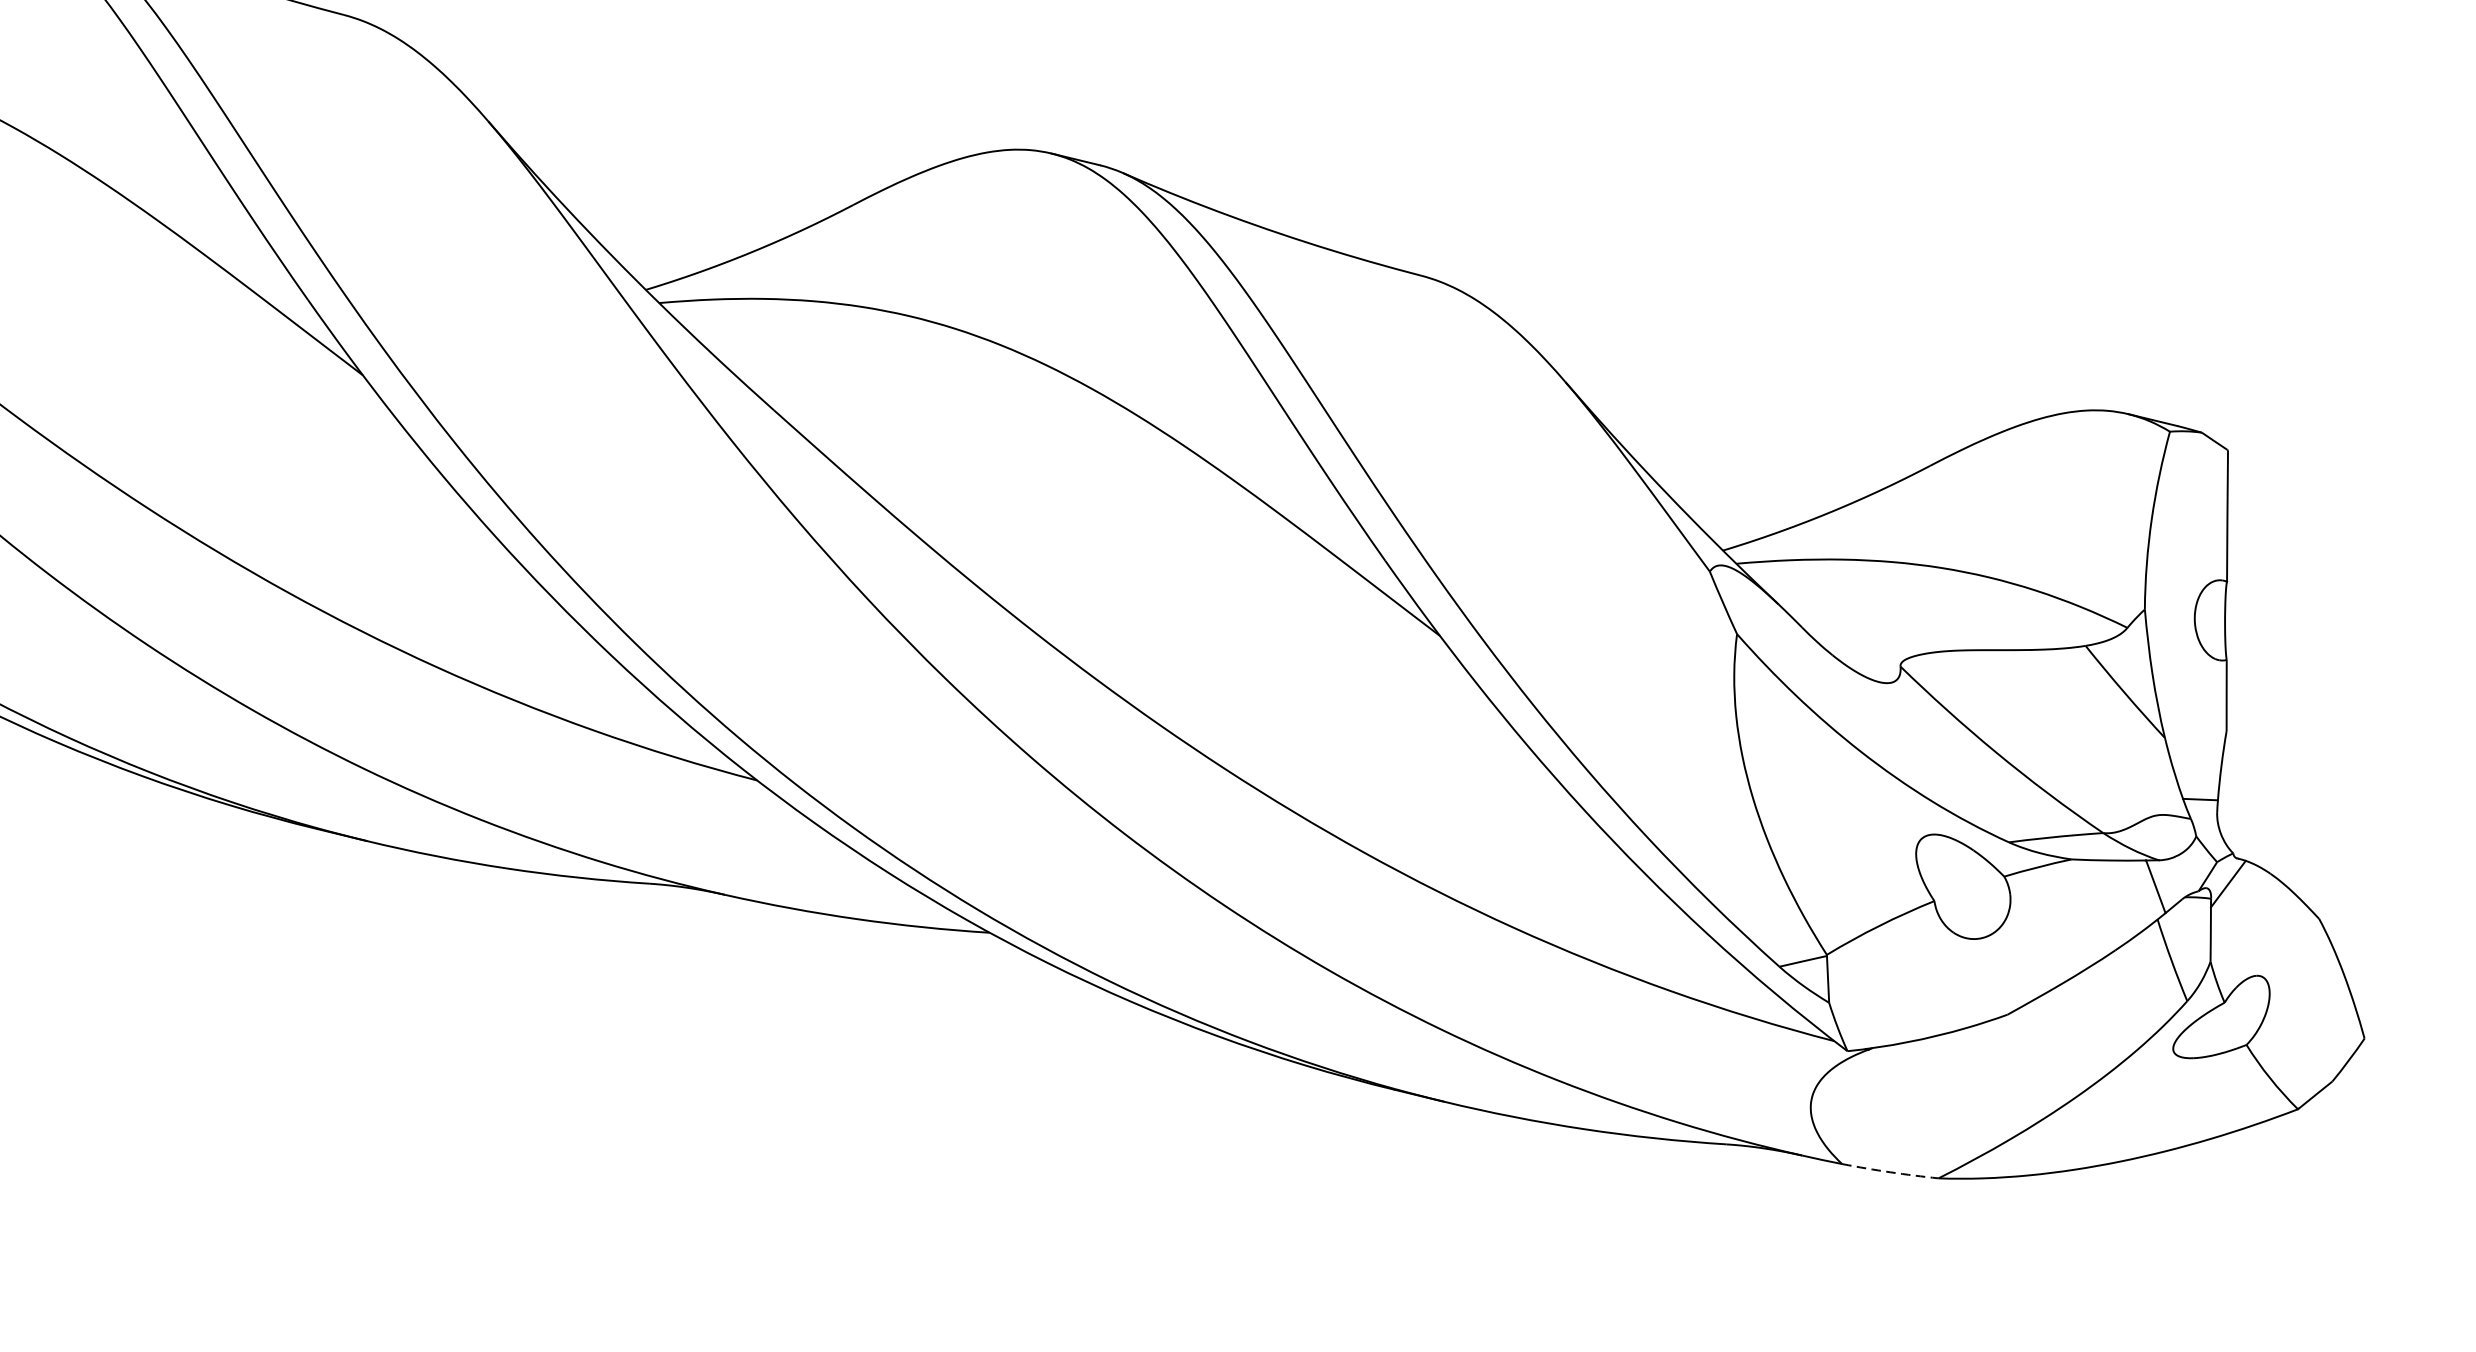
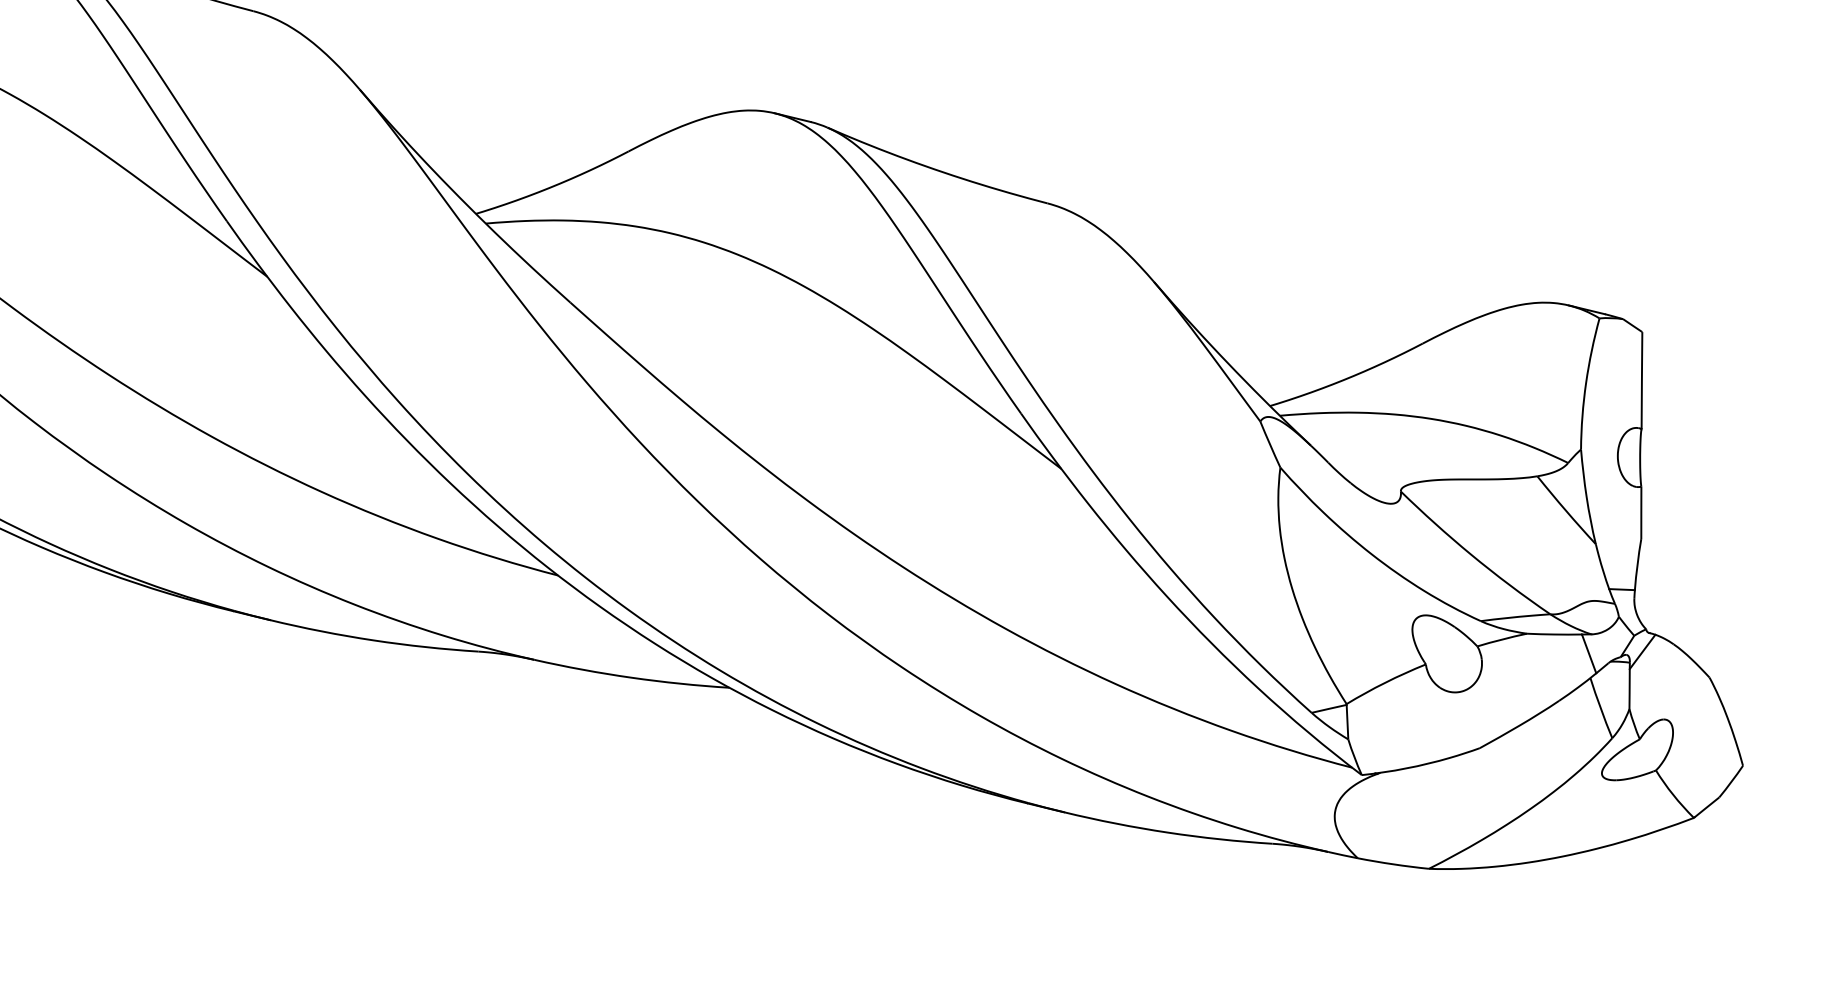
arc: (1890, 1172) -> (1393, 864), dashed -> solid

